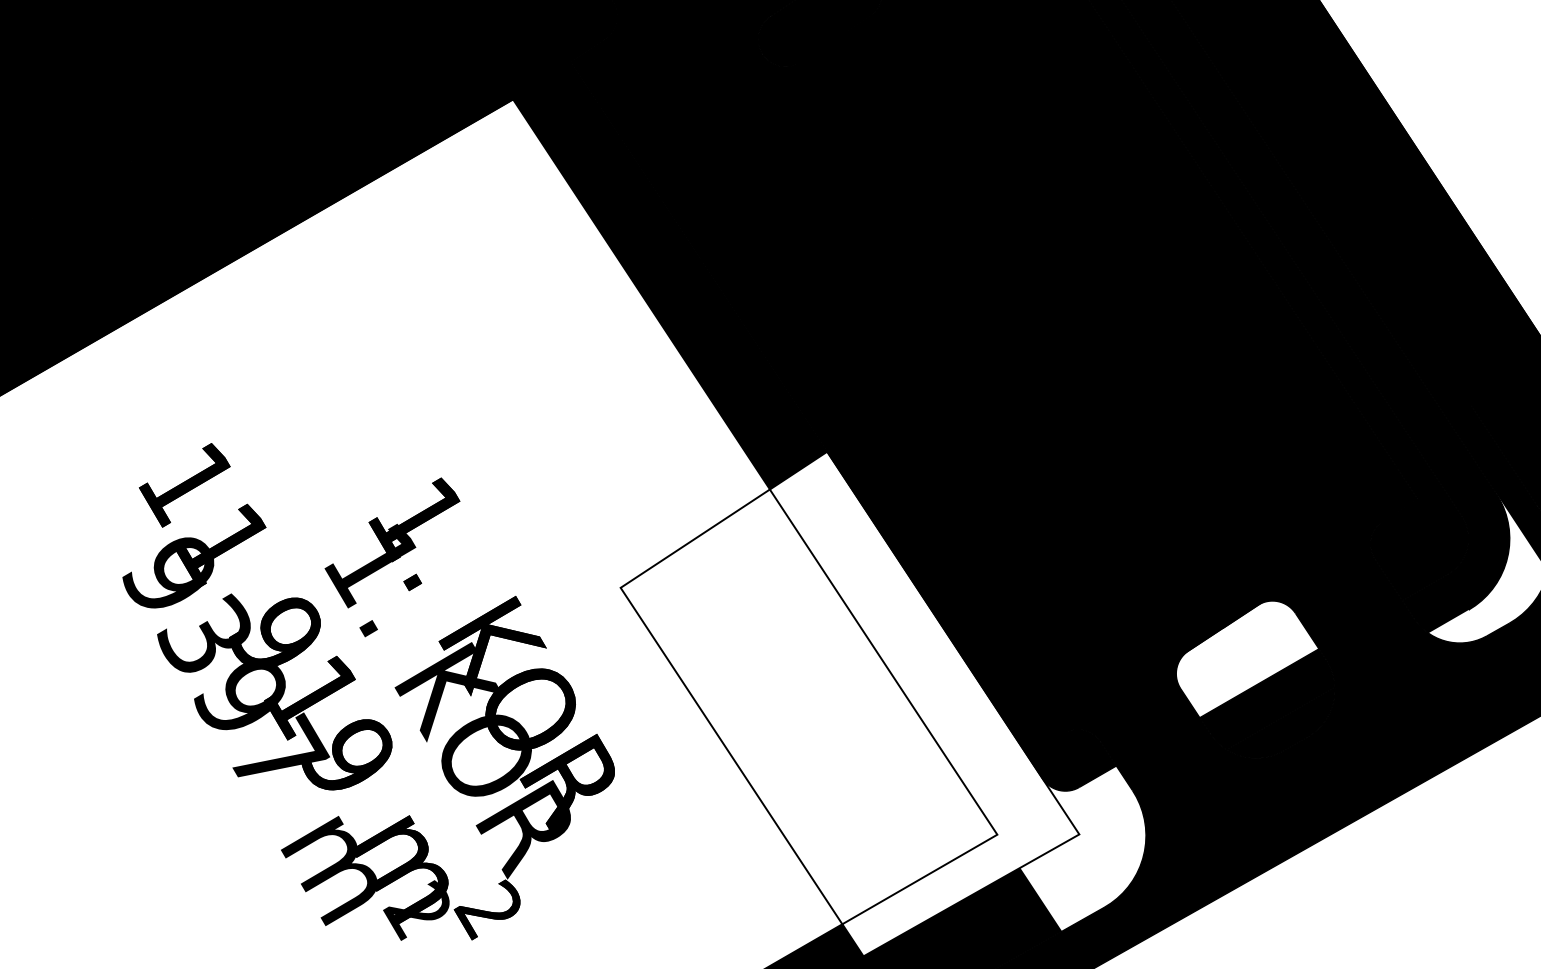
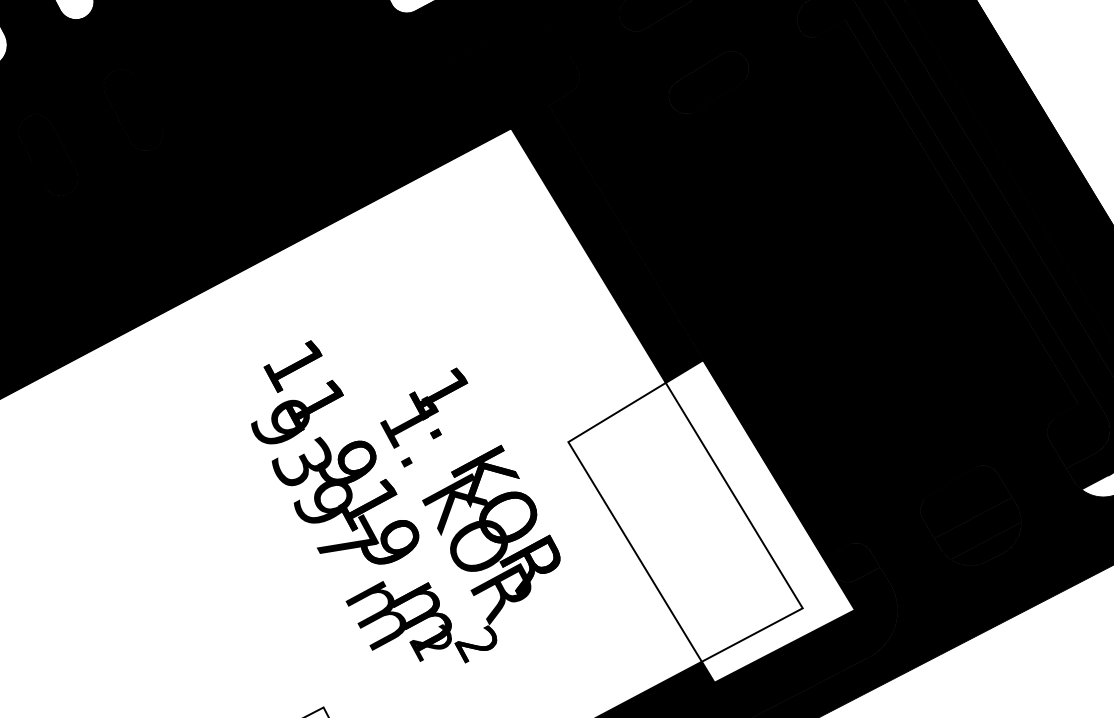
fill: (1247, 657) -> (966, 501), added
fill: (1082, 849) -> (856, 619), added

